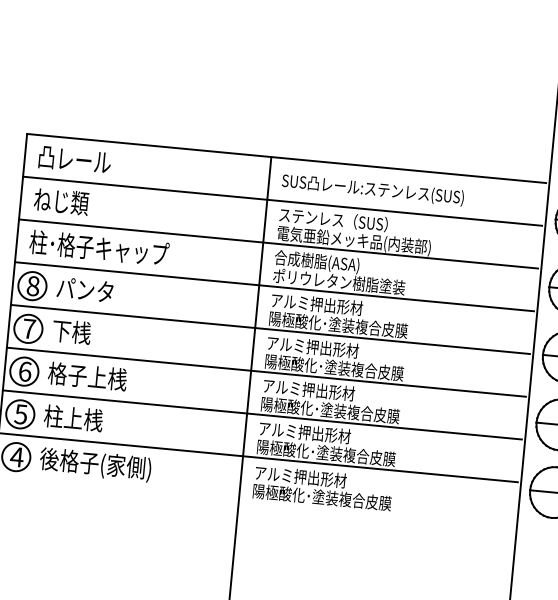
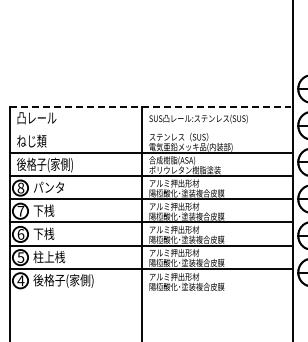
line: (286, 158) -> (150, 106), solid -> dashed
line: (282, 200) -> (150, 129), removed
text: (99, 248) -> (54, 164), 柱･格子キャップ -> 後格子(家側)
text: (87, 375) -> (54, 233), 格子上桟 -> 下桟

